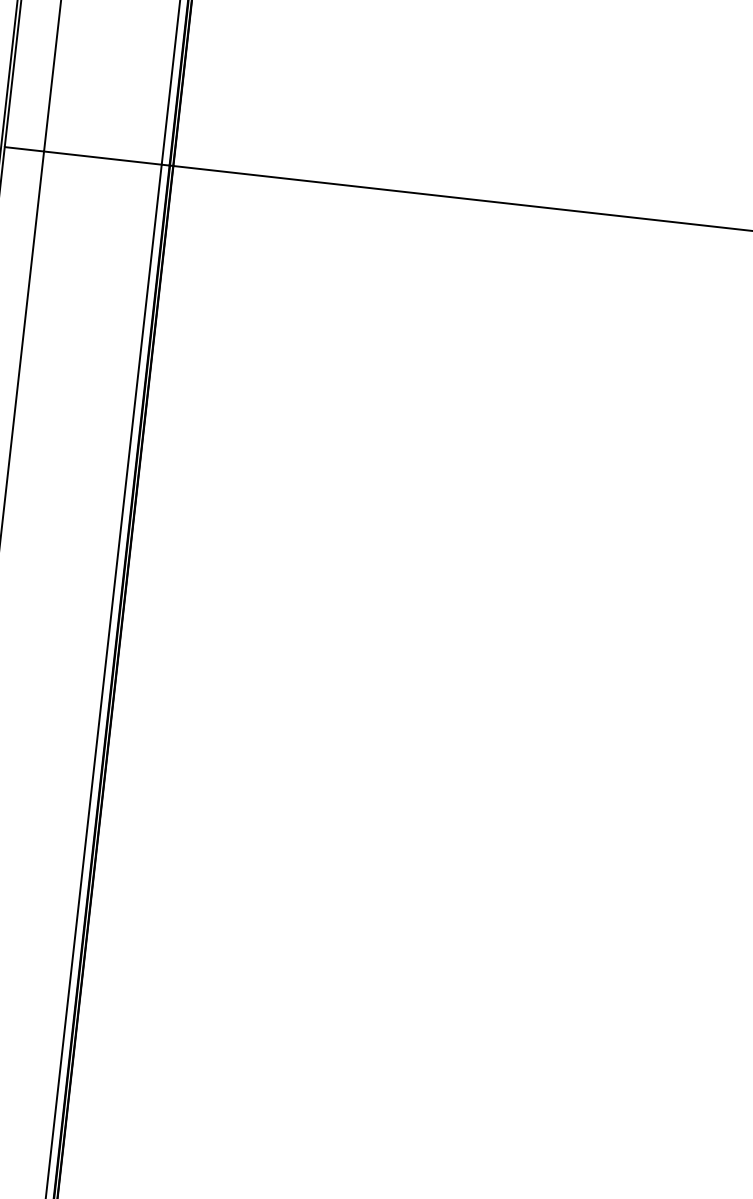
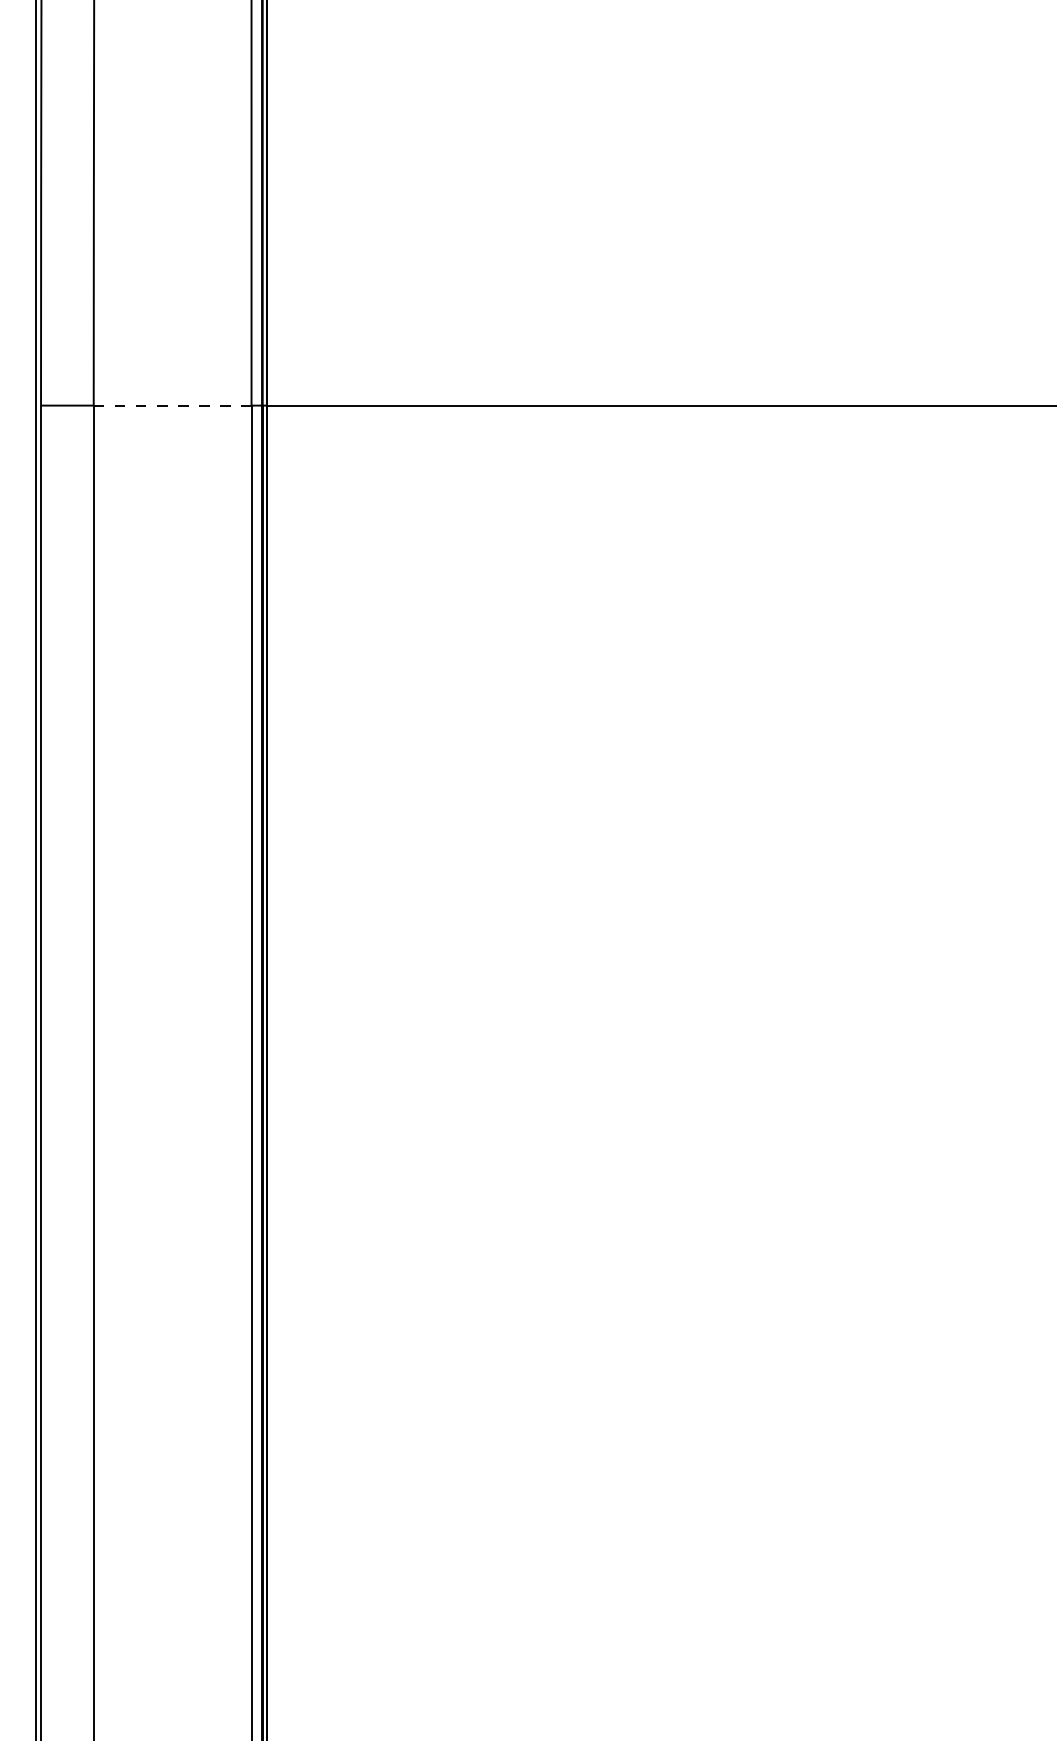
line: (102, 158) -> (172, 405), solid -> dashed

